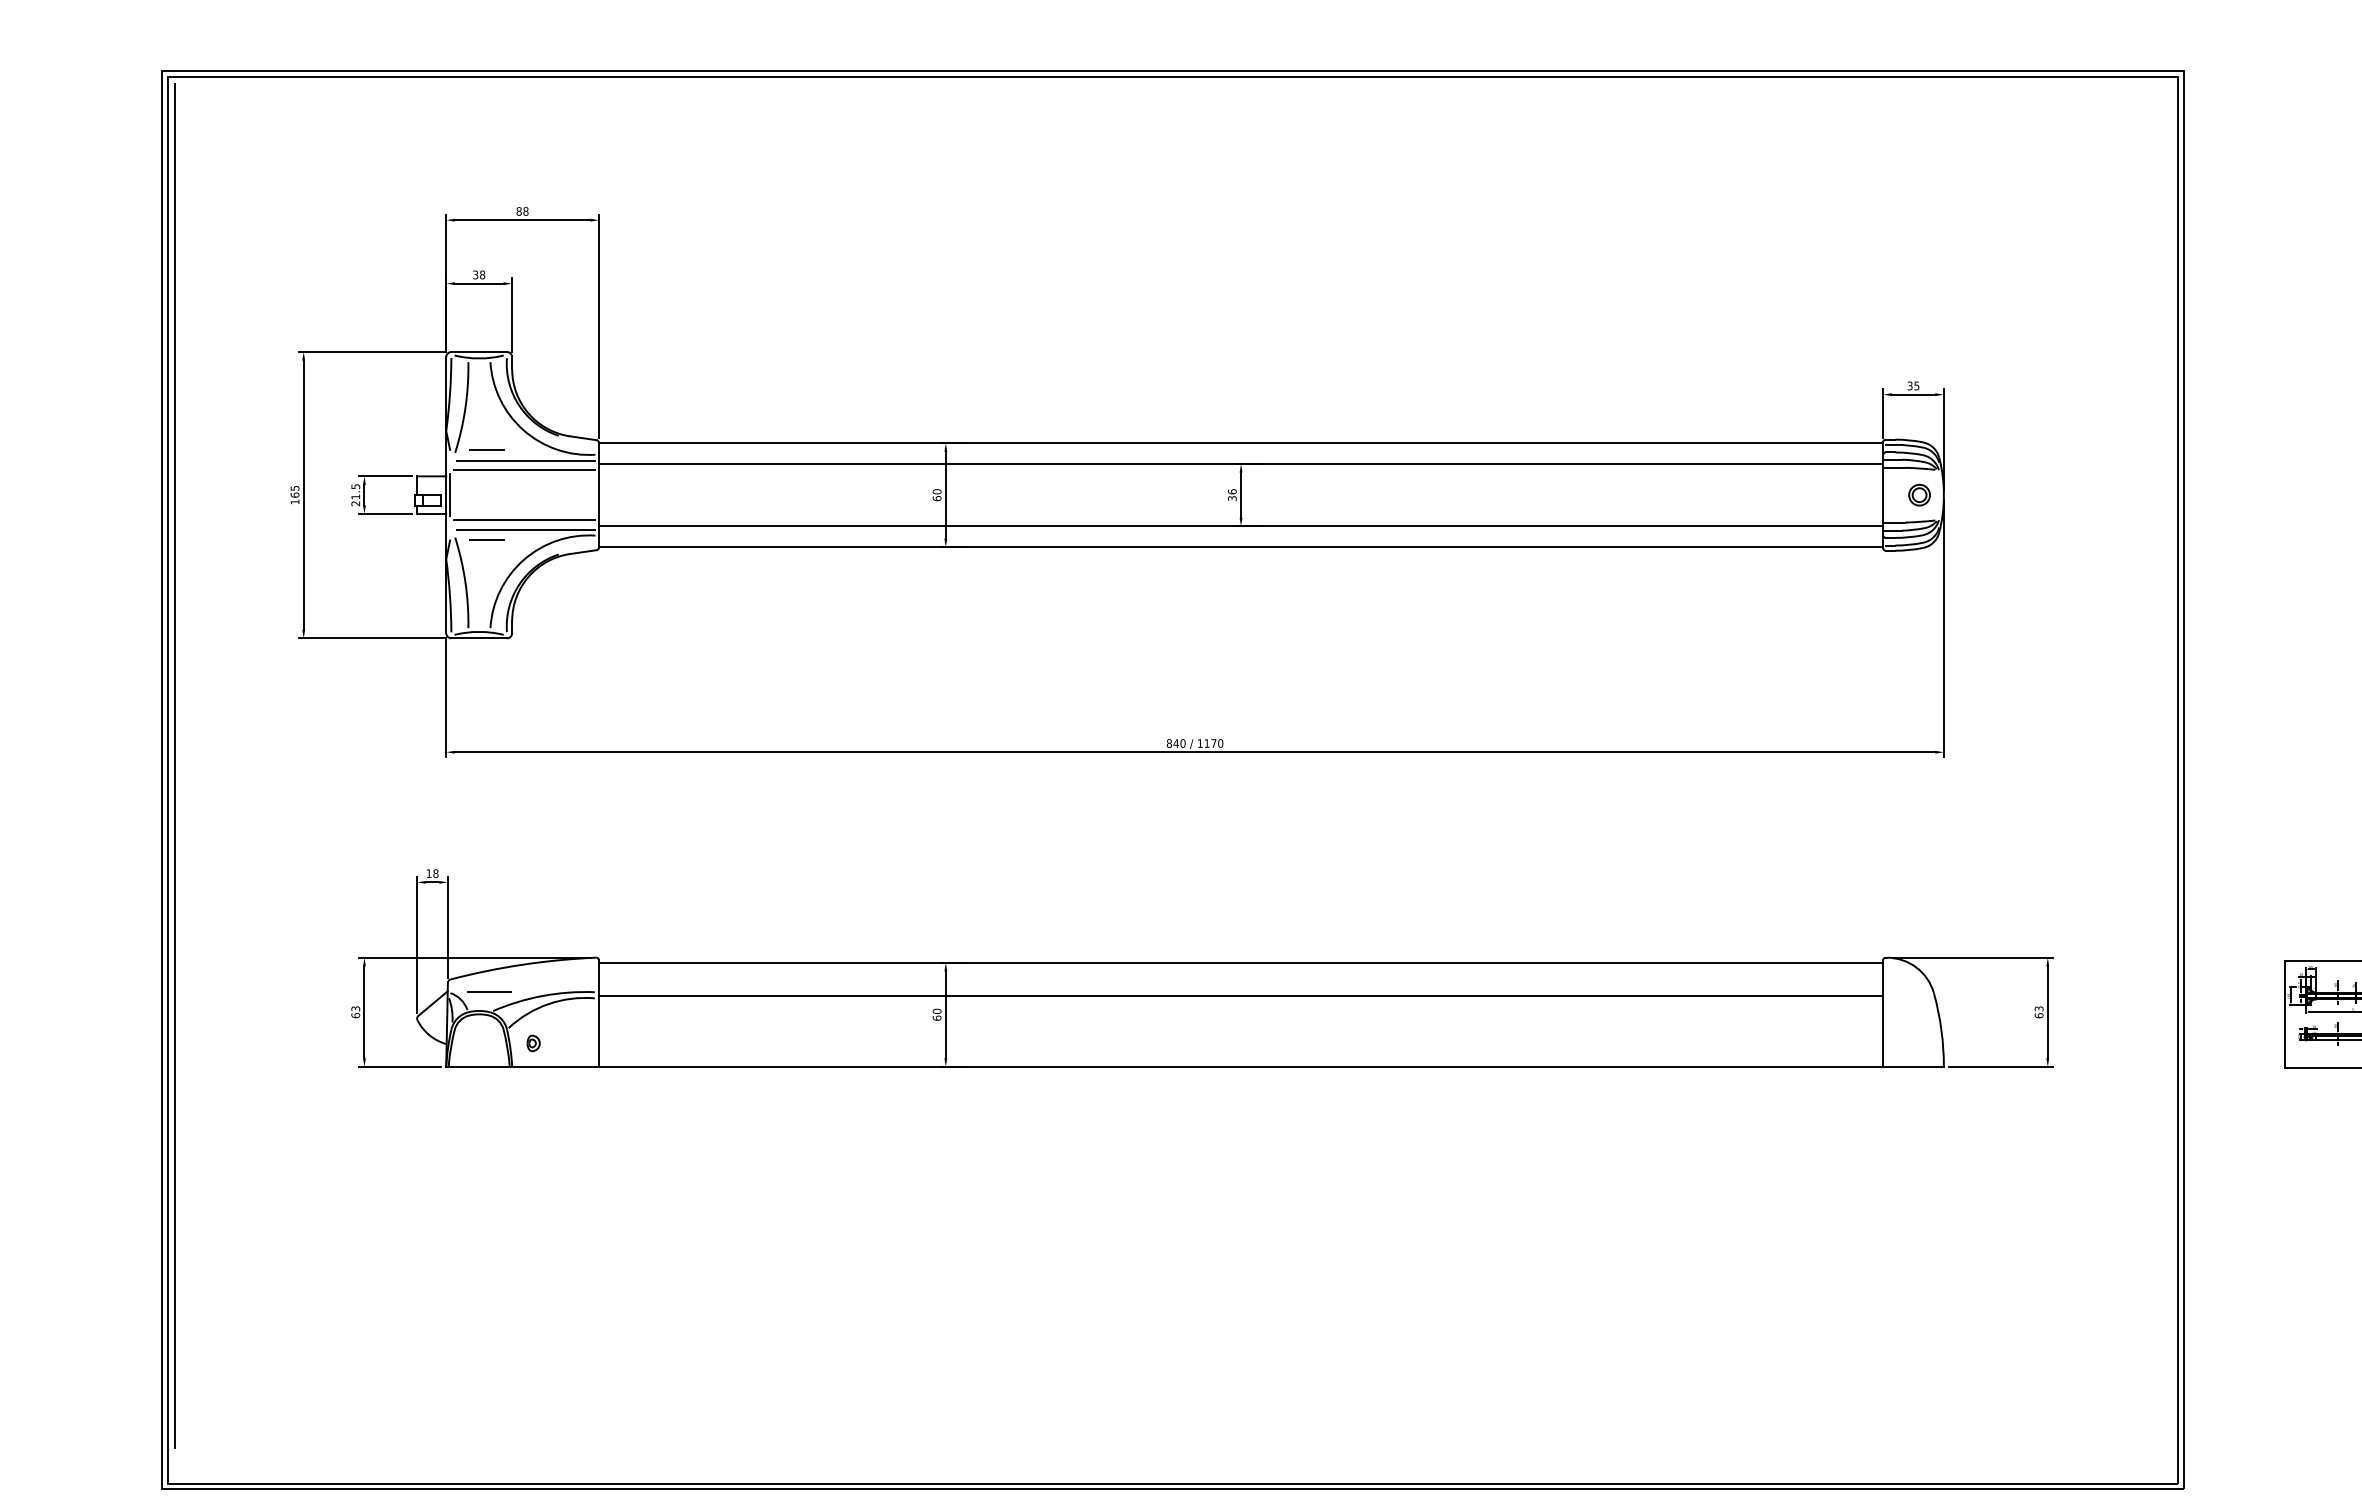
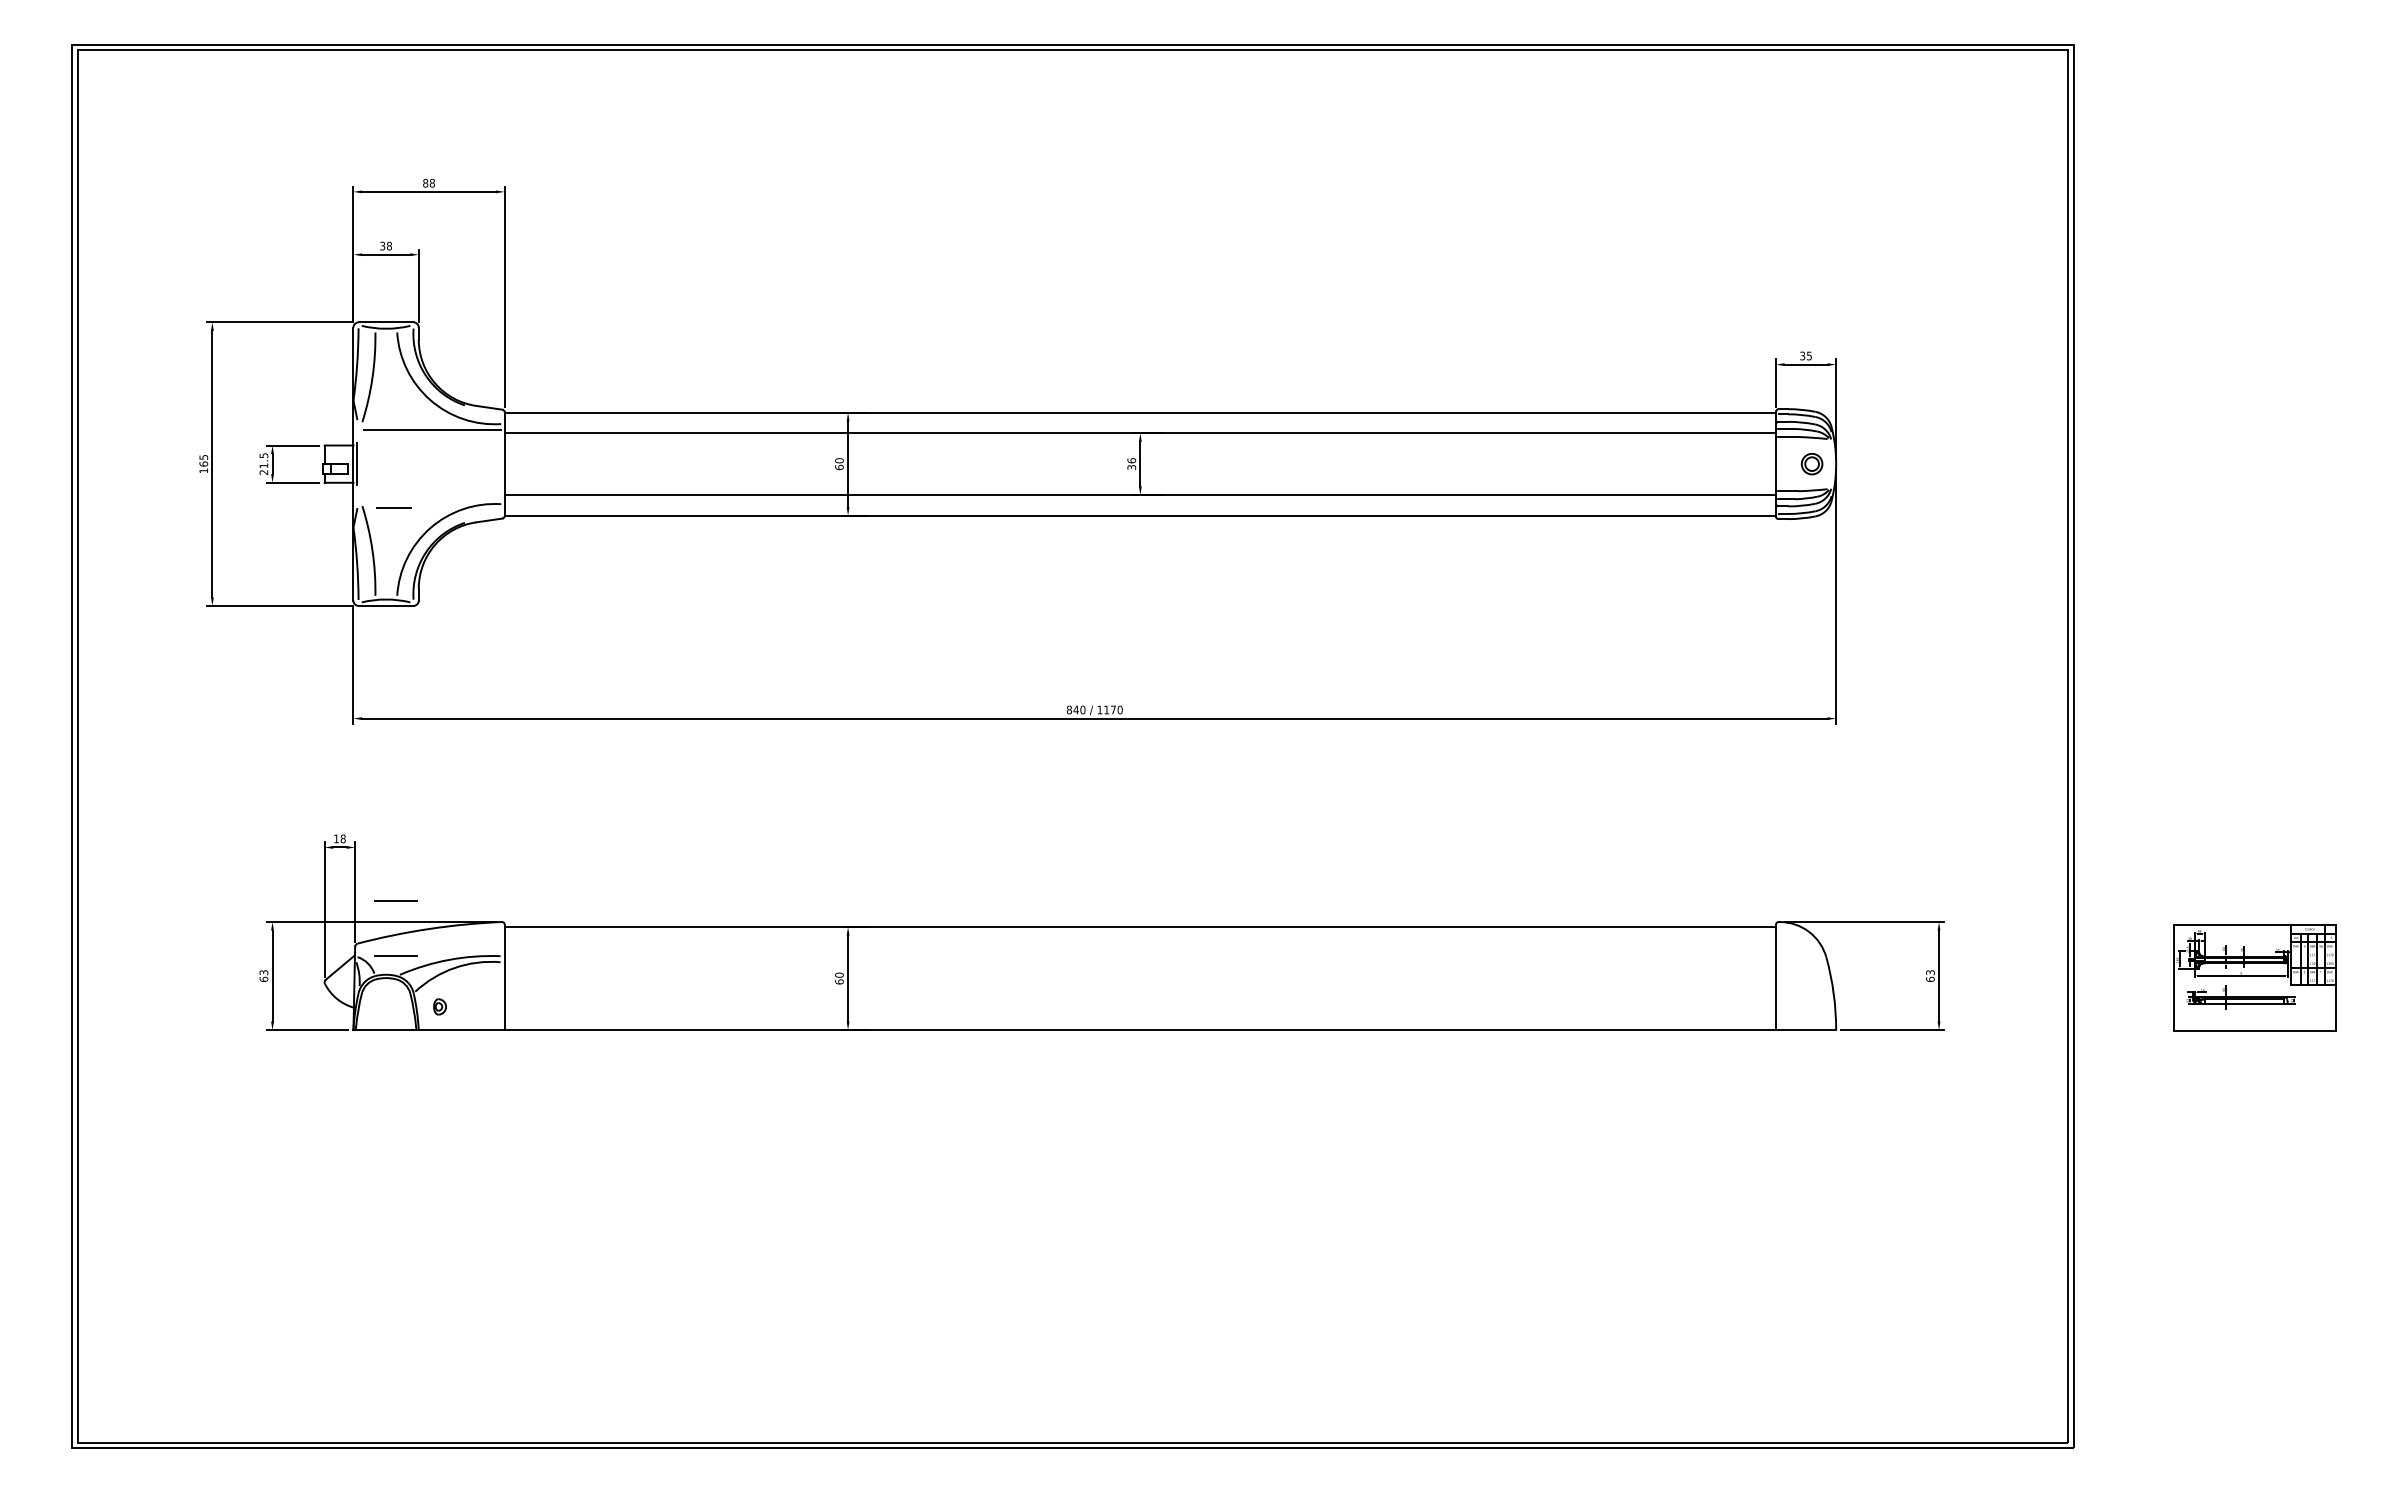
line: (486, 450) -> (393, 419), removed
line: (524, 470) -> (430, 439), removed
line: (524, 520) -> (430, 489), removed
line: (526, 529) -> (432, 498), removed
line: (175, 765) -> (85, 731), removed
line: (488, 935) -> (395, 900), added
line: (1241, 995) -> (1140, 959), removed

